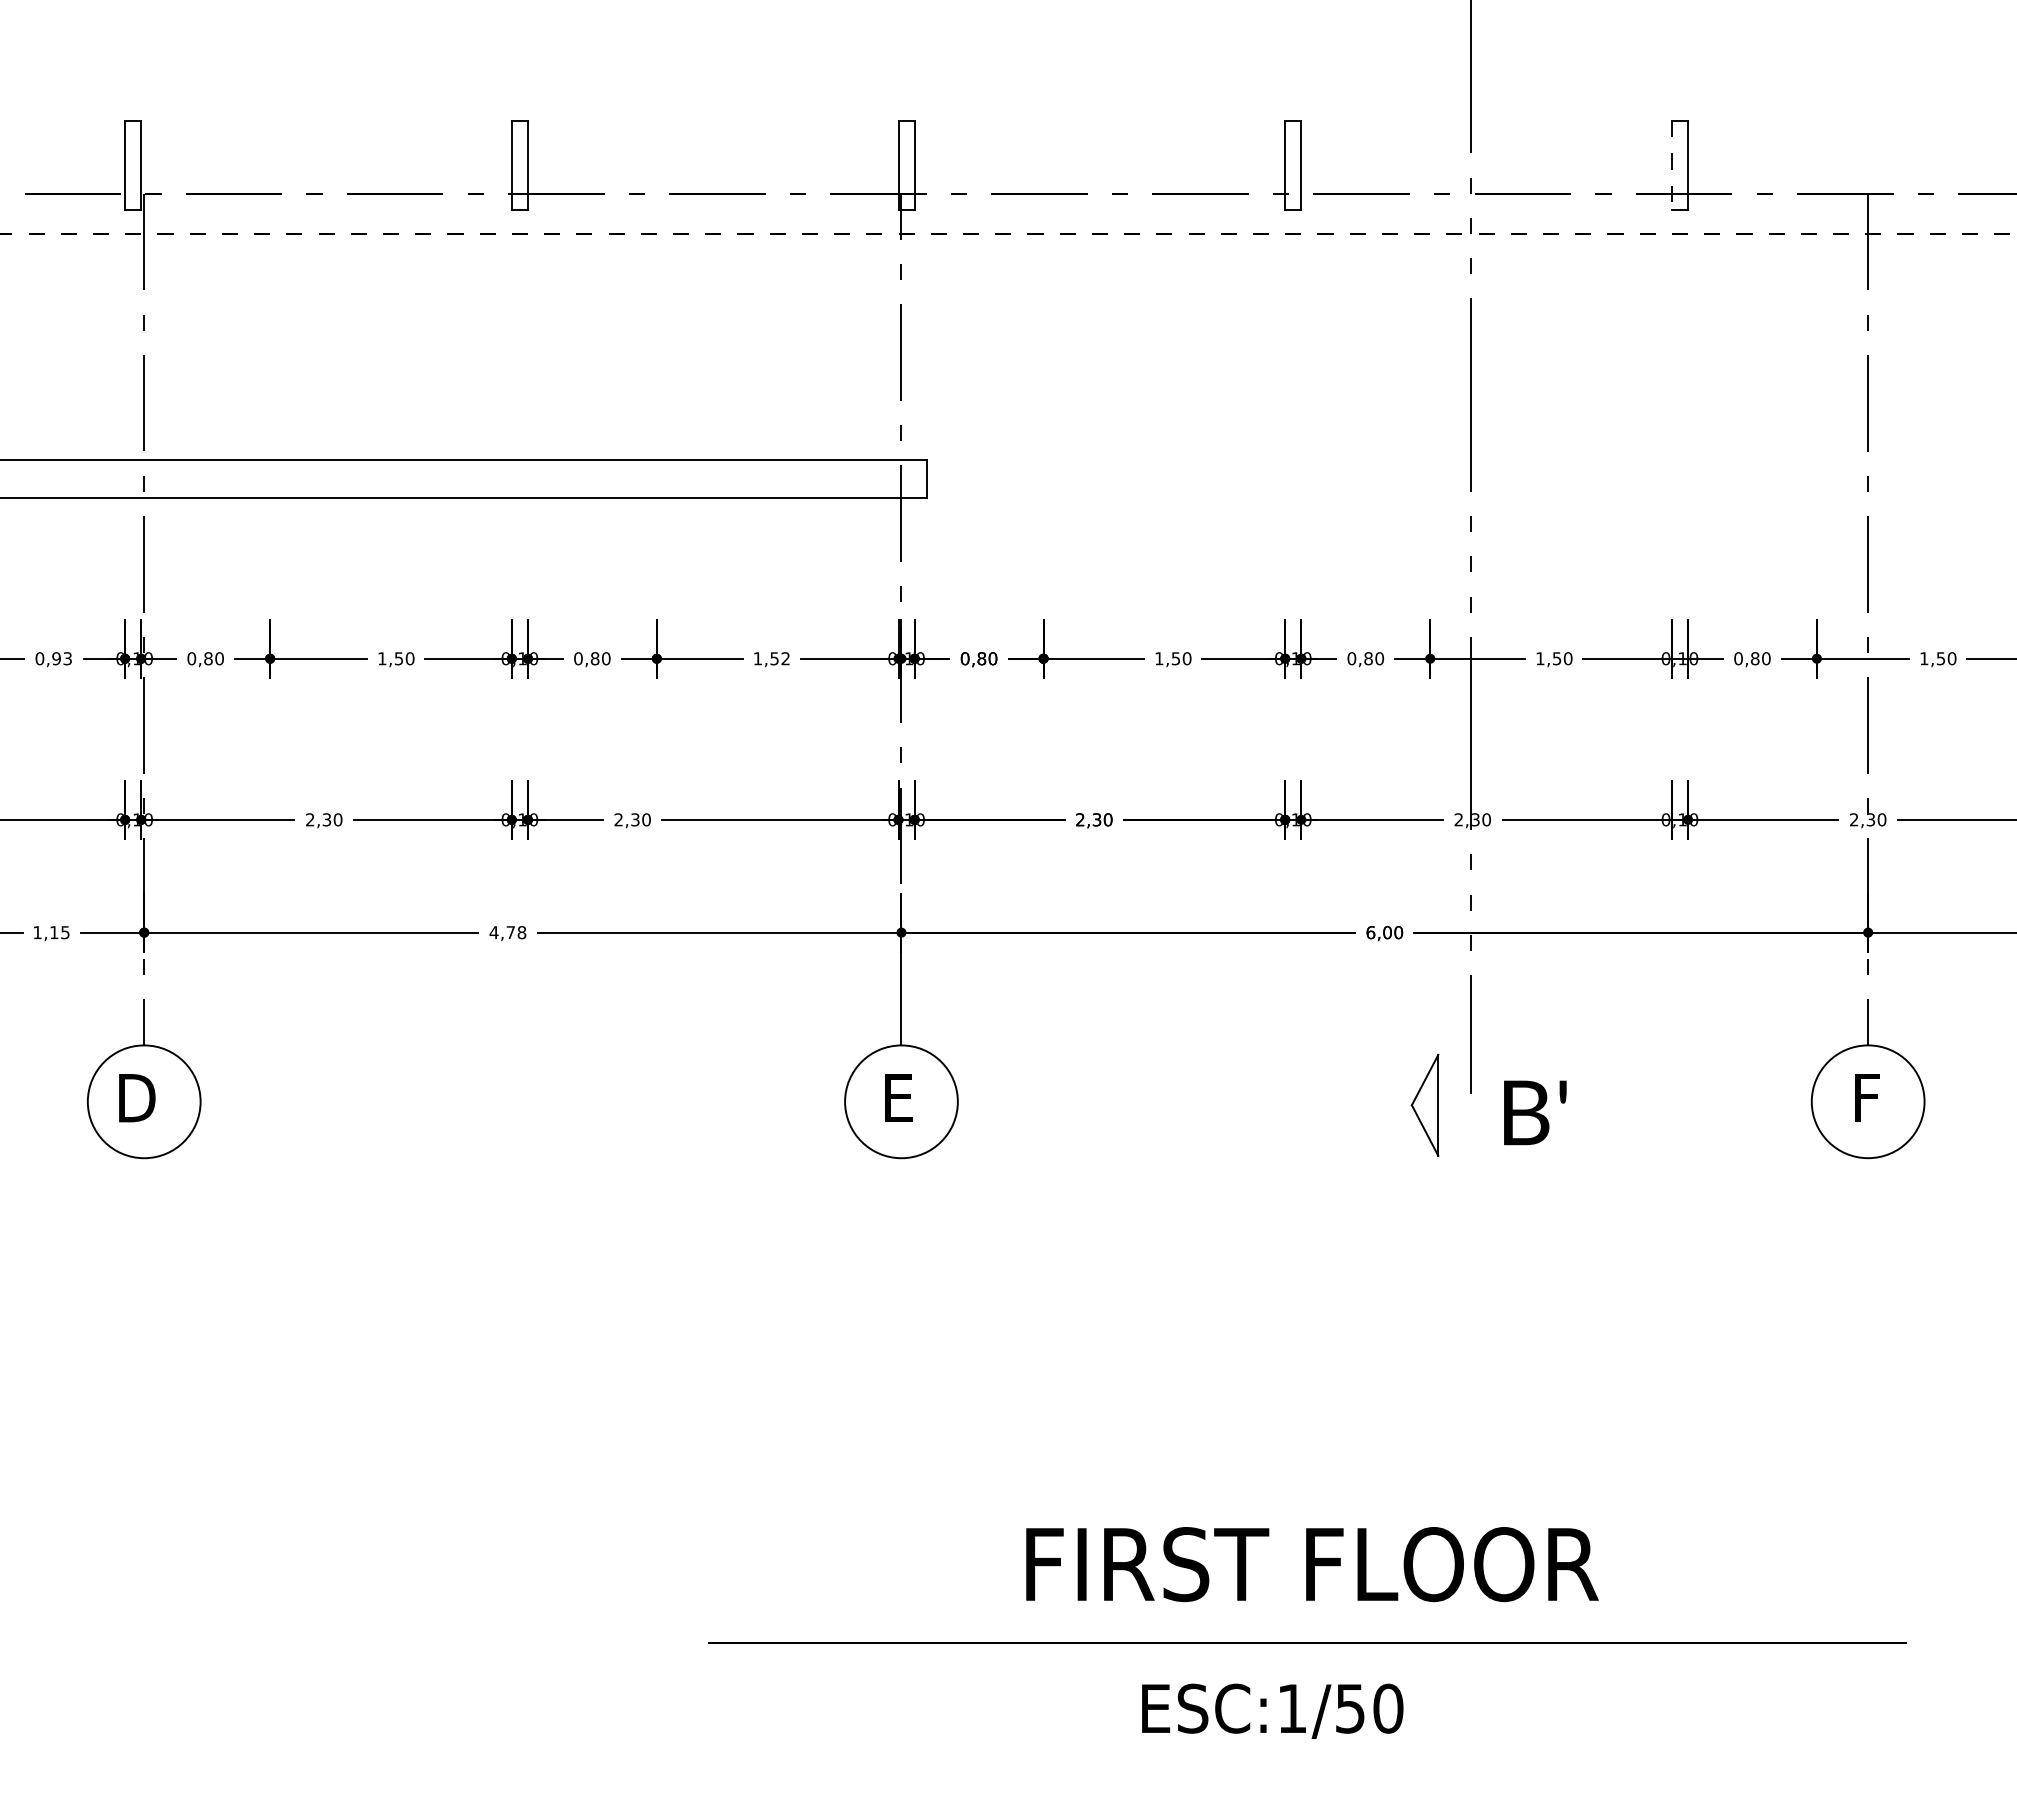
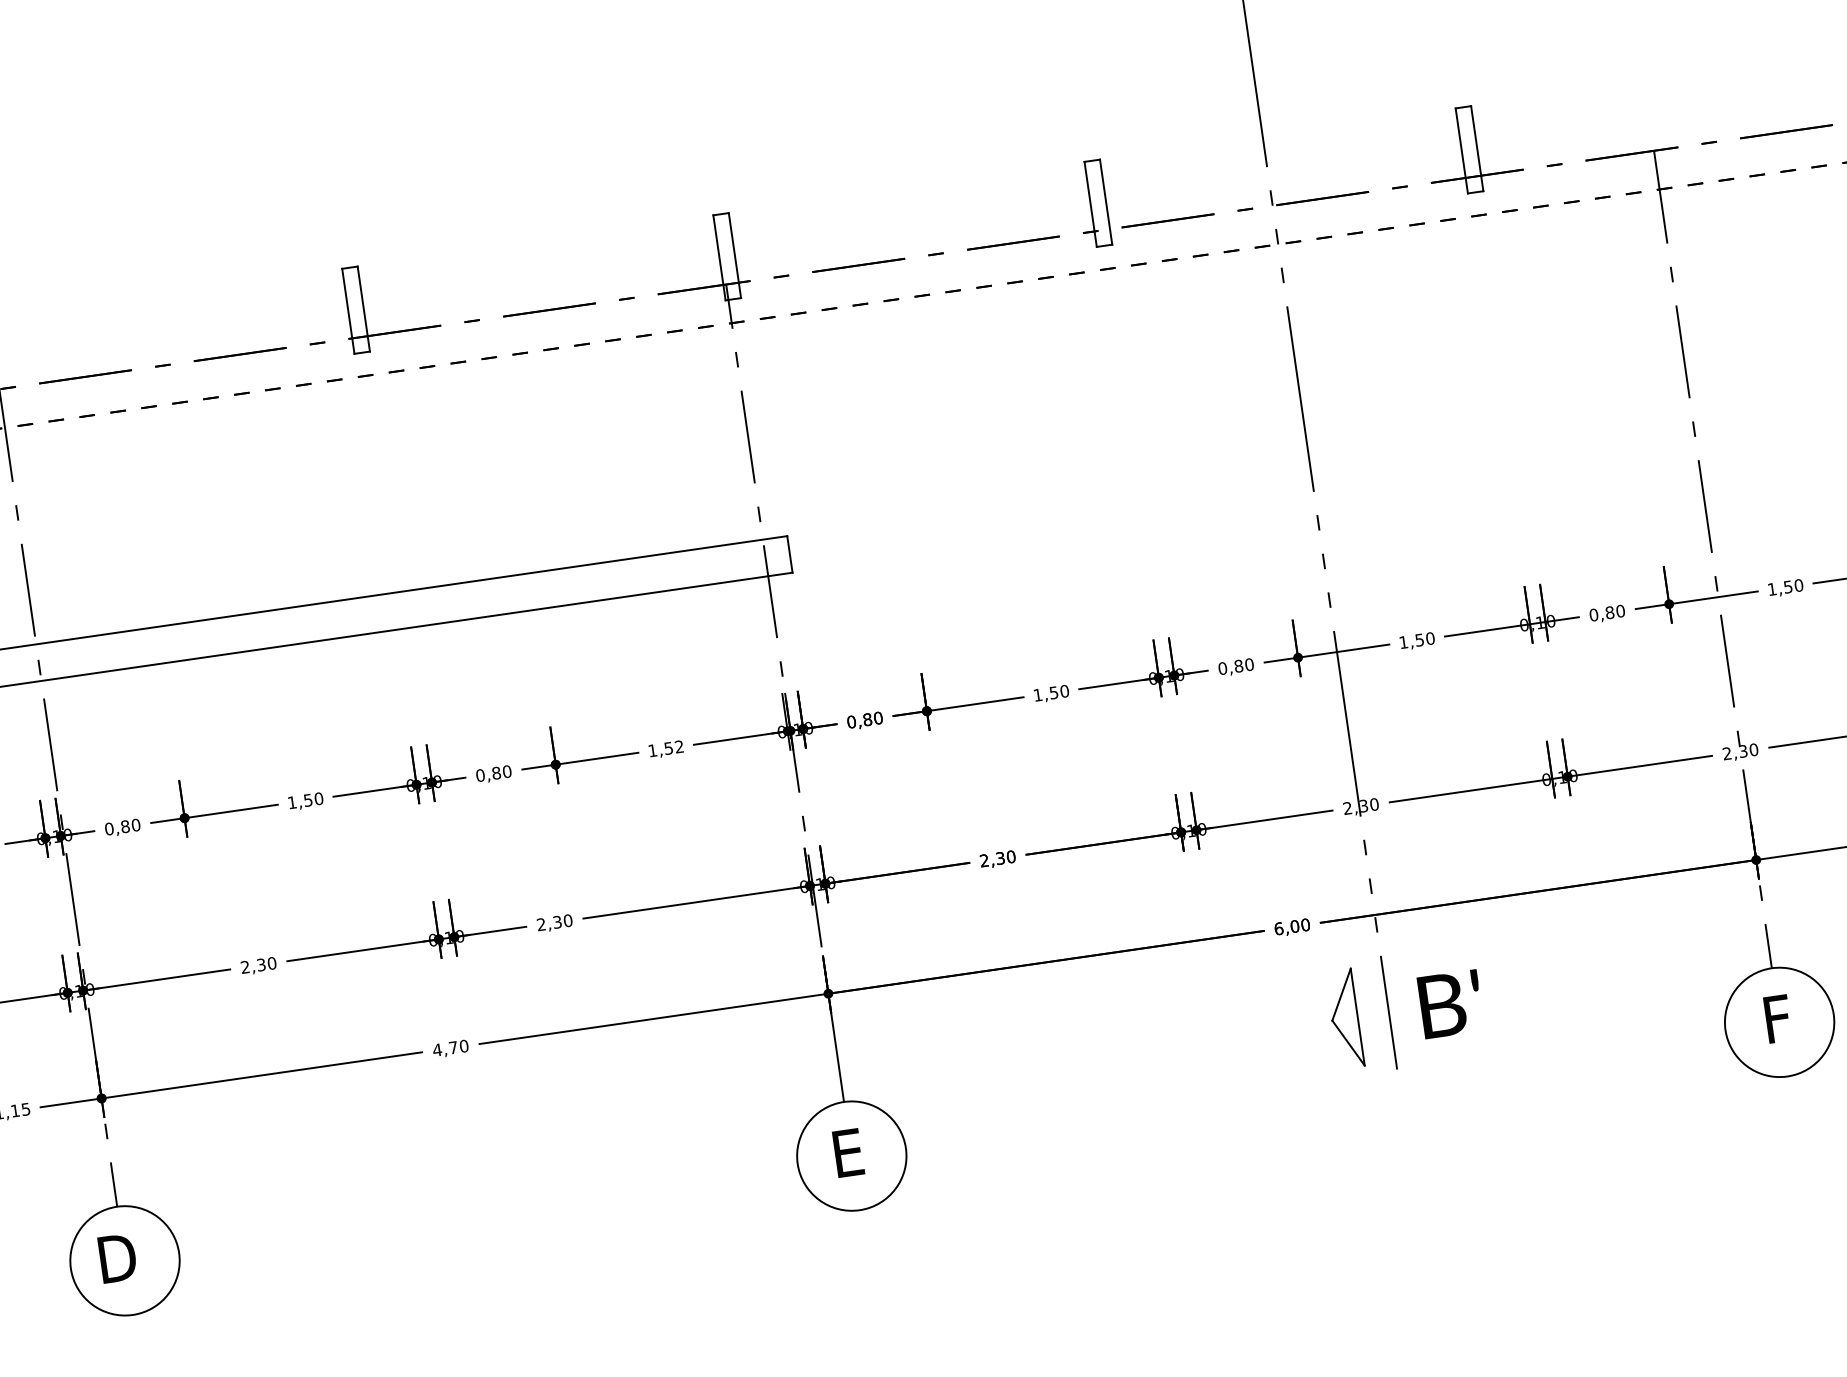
line: (1671, 166) -> (1461, 151), dashed -> solid
text: (521, 932) -> (463, 1046), 4,78 -> 4,70
part: (1424, 1104) -> (1344, 1018), moved
text: (1535, 1112) -> (1451, 1003), moved

